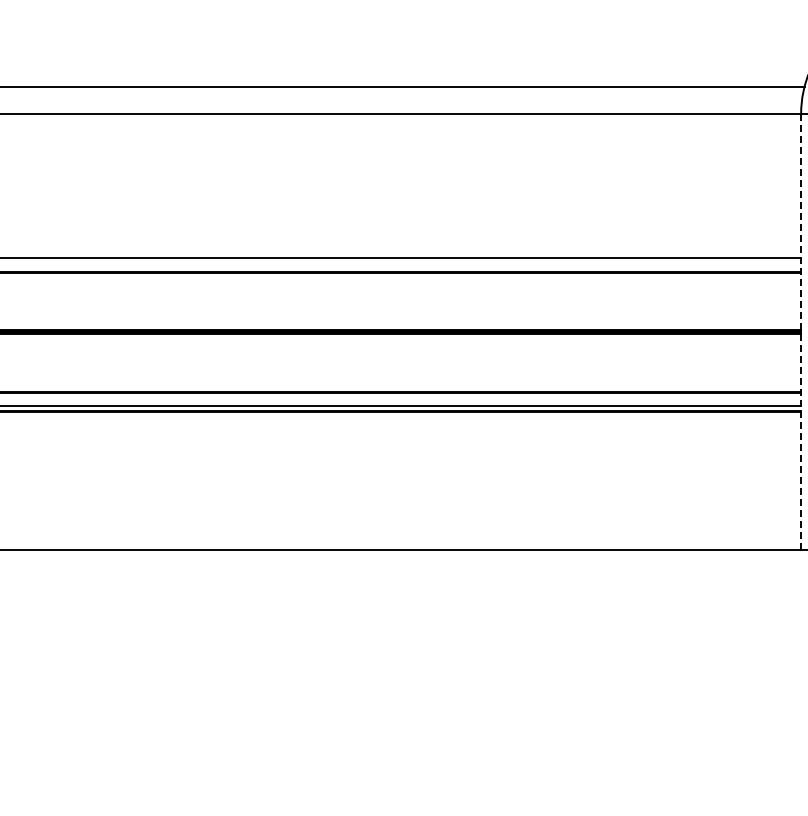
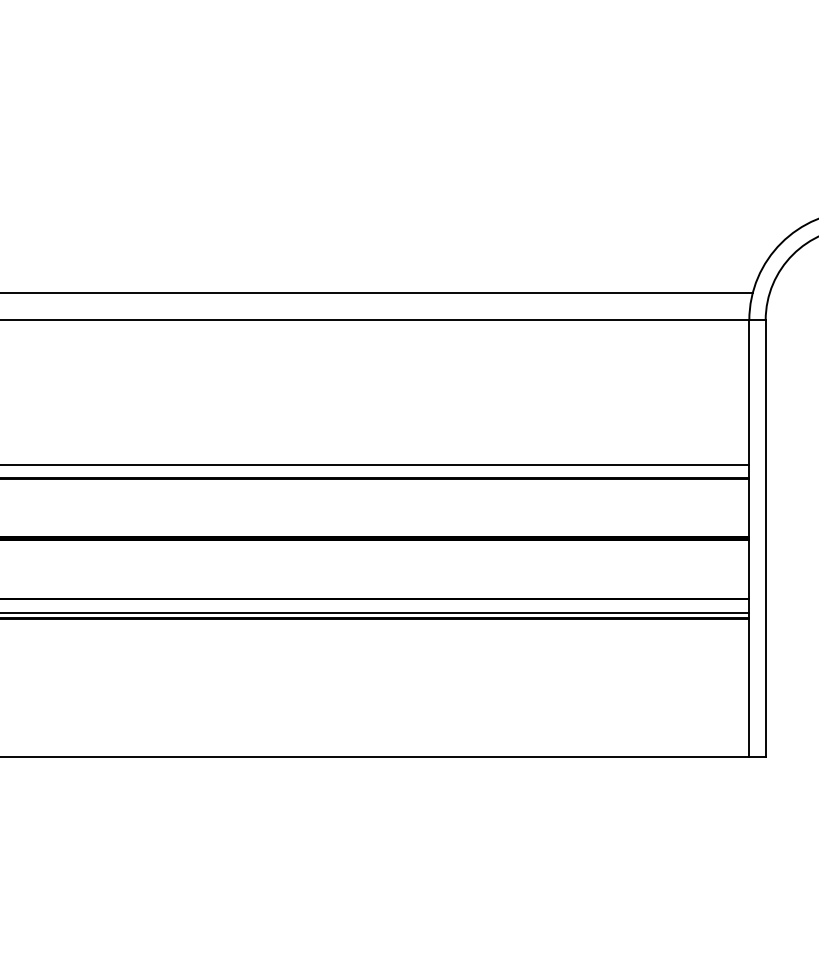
line: (801, 332) -> (749, 538), dashed -> solid

